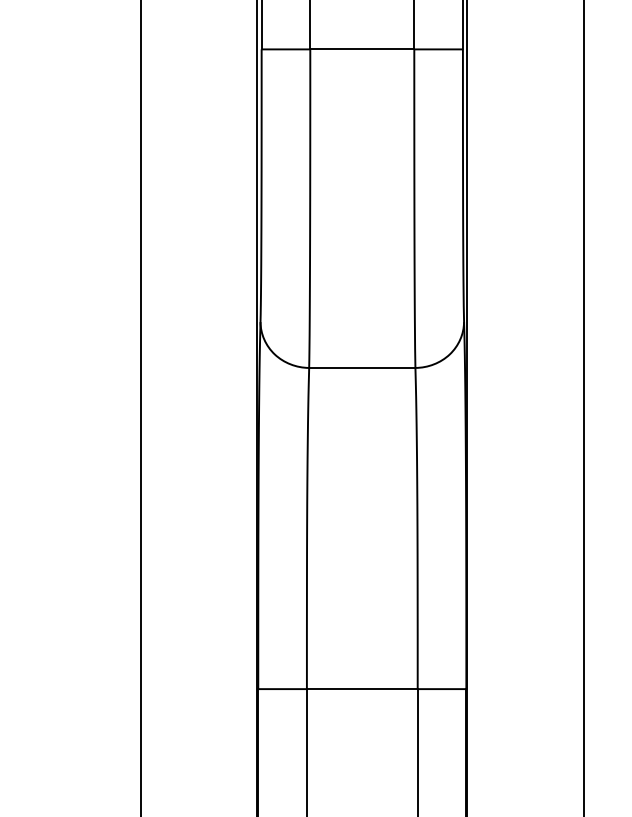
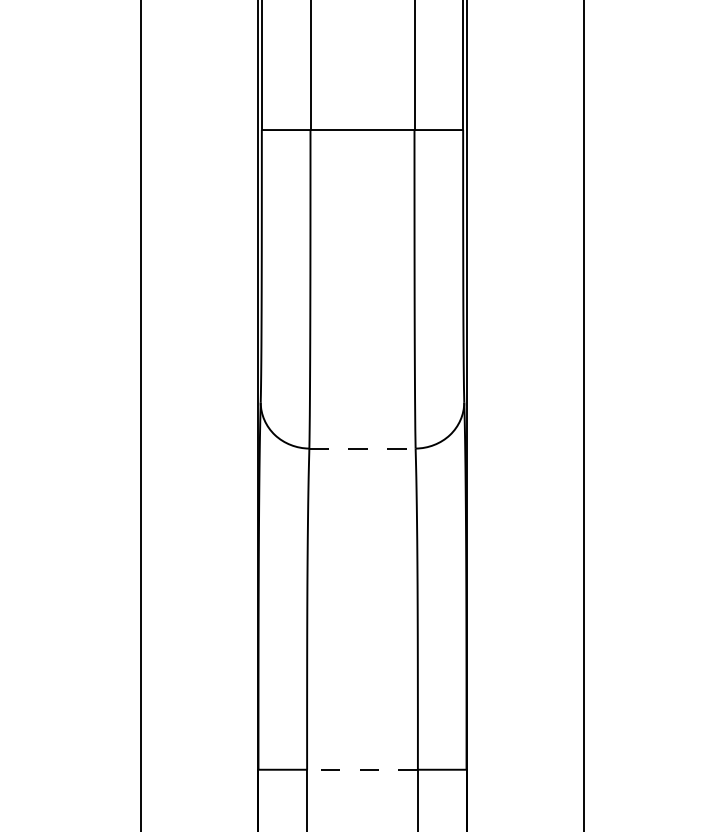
line: (362, 367) -> (362, 448), solid -> dashed
line: (362, 688) -> (362, 769), solid -> dashed

